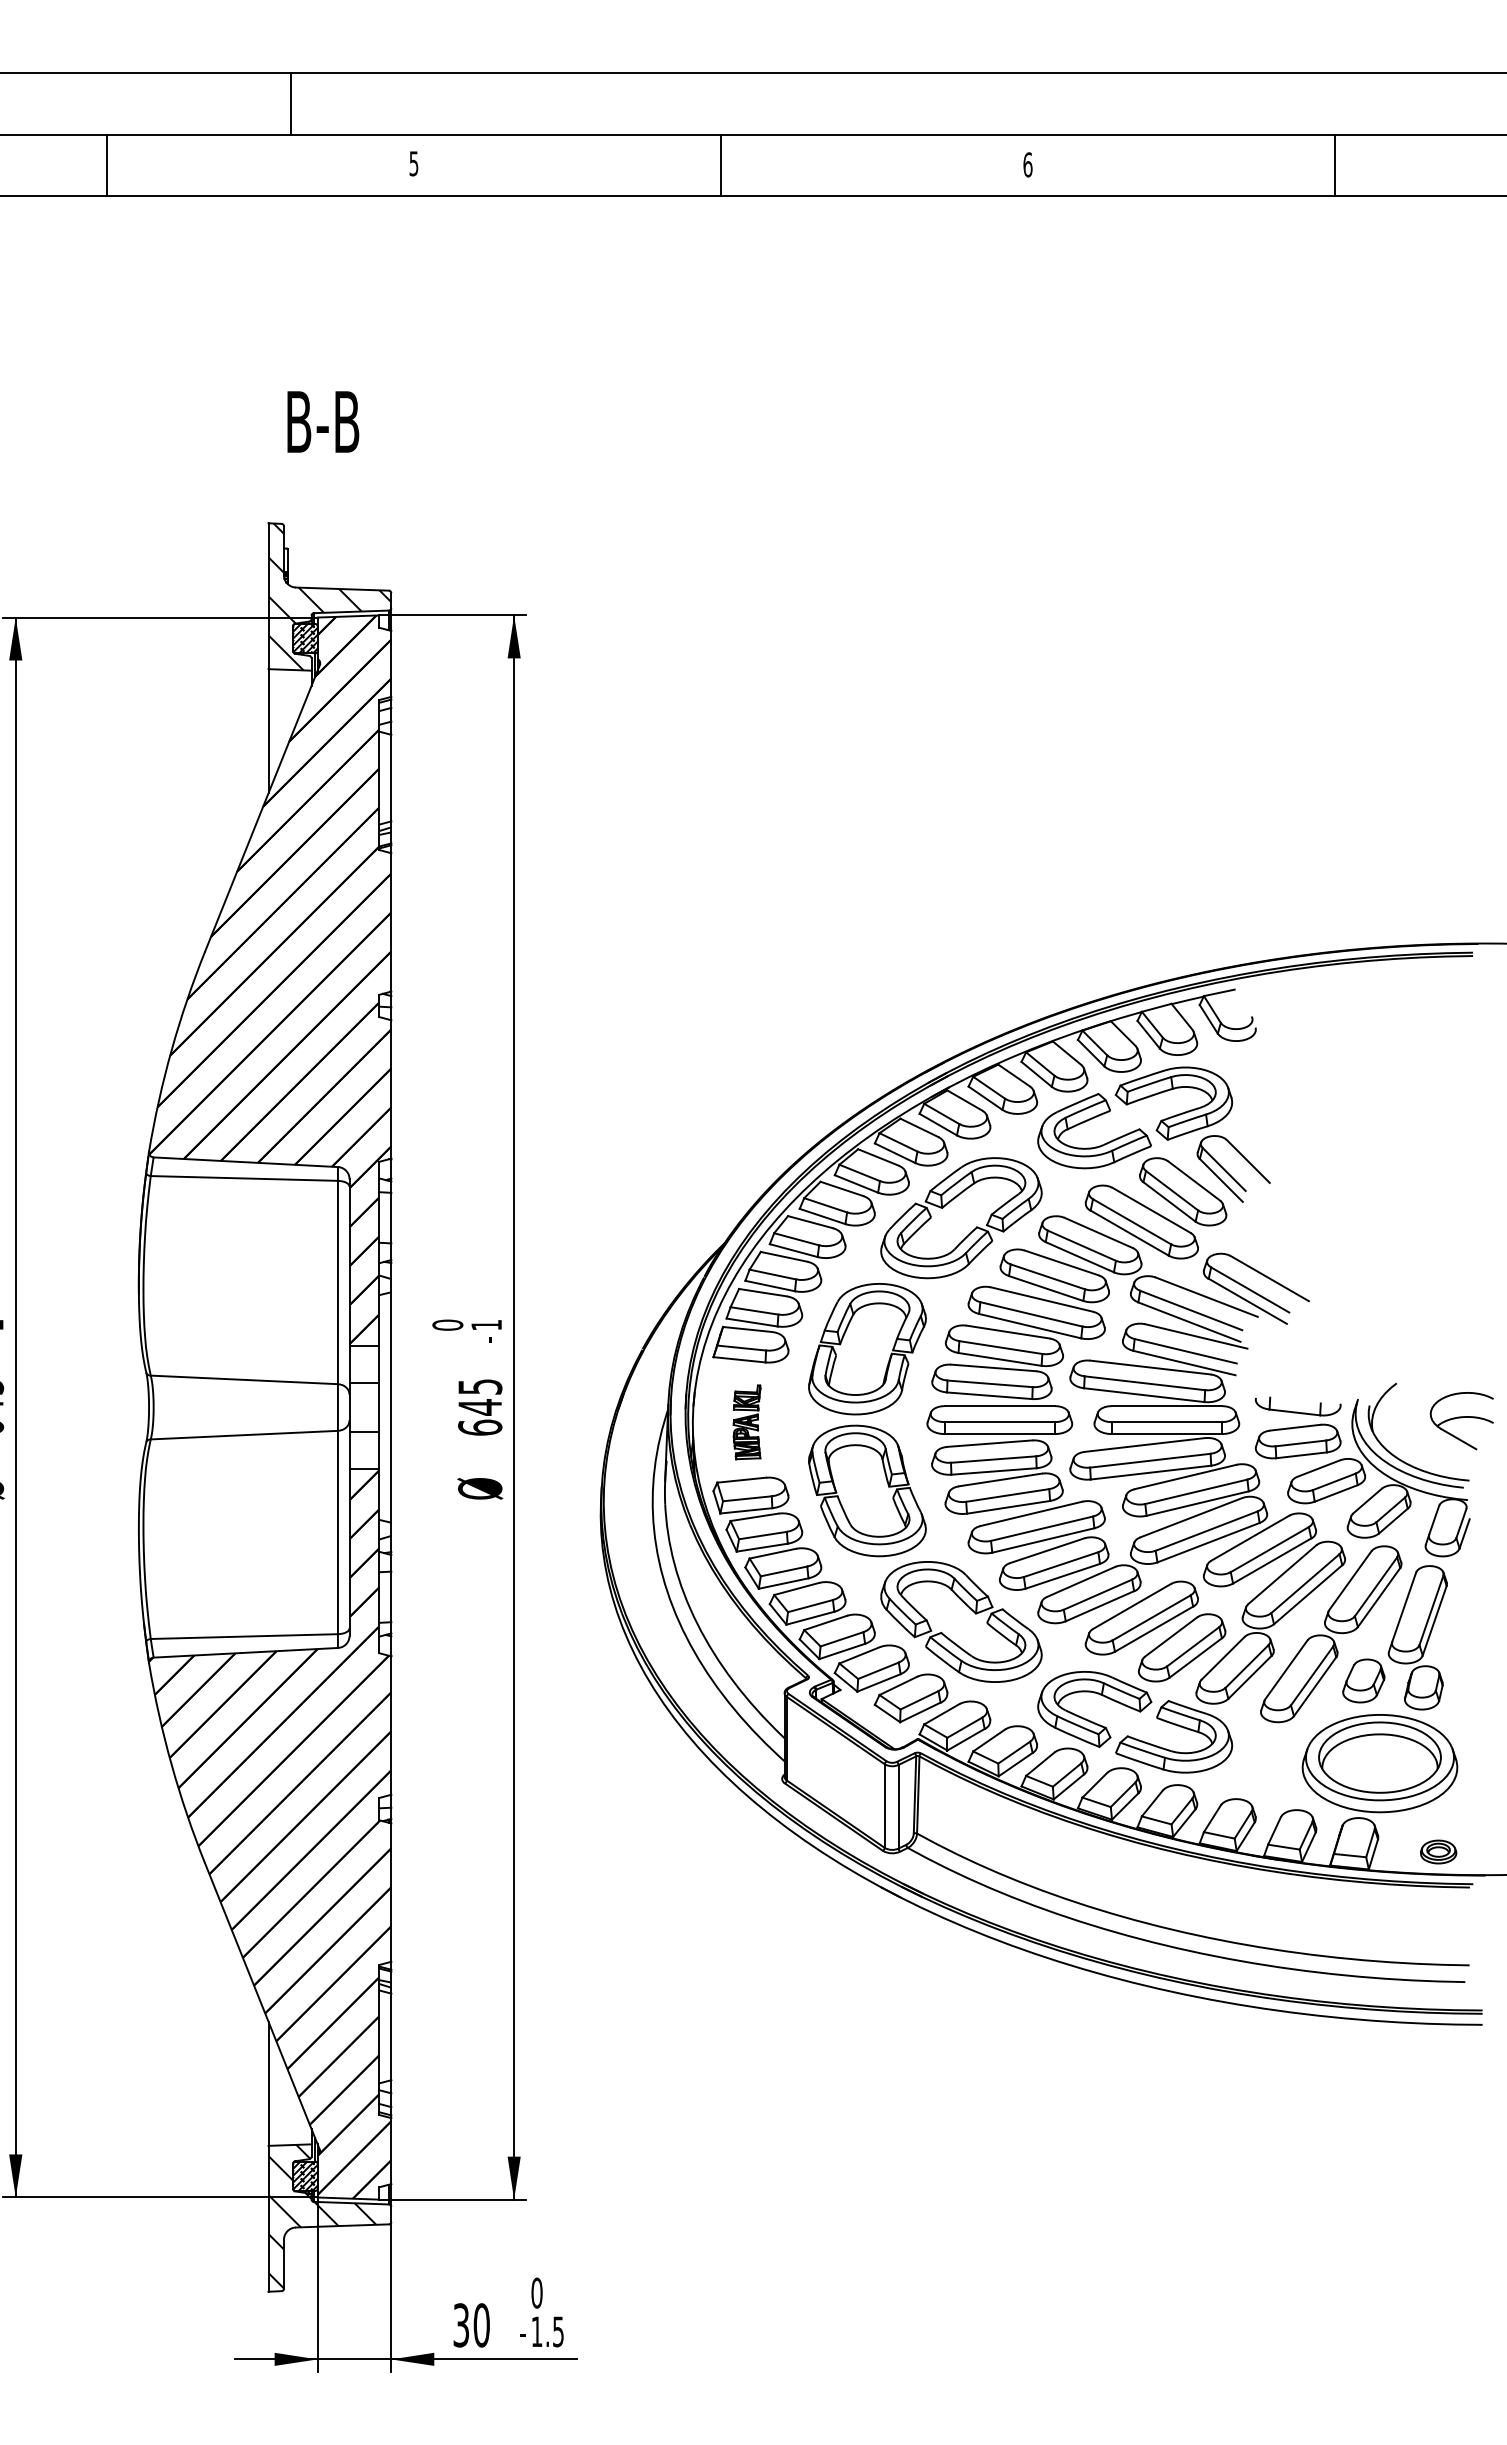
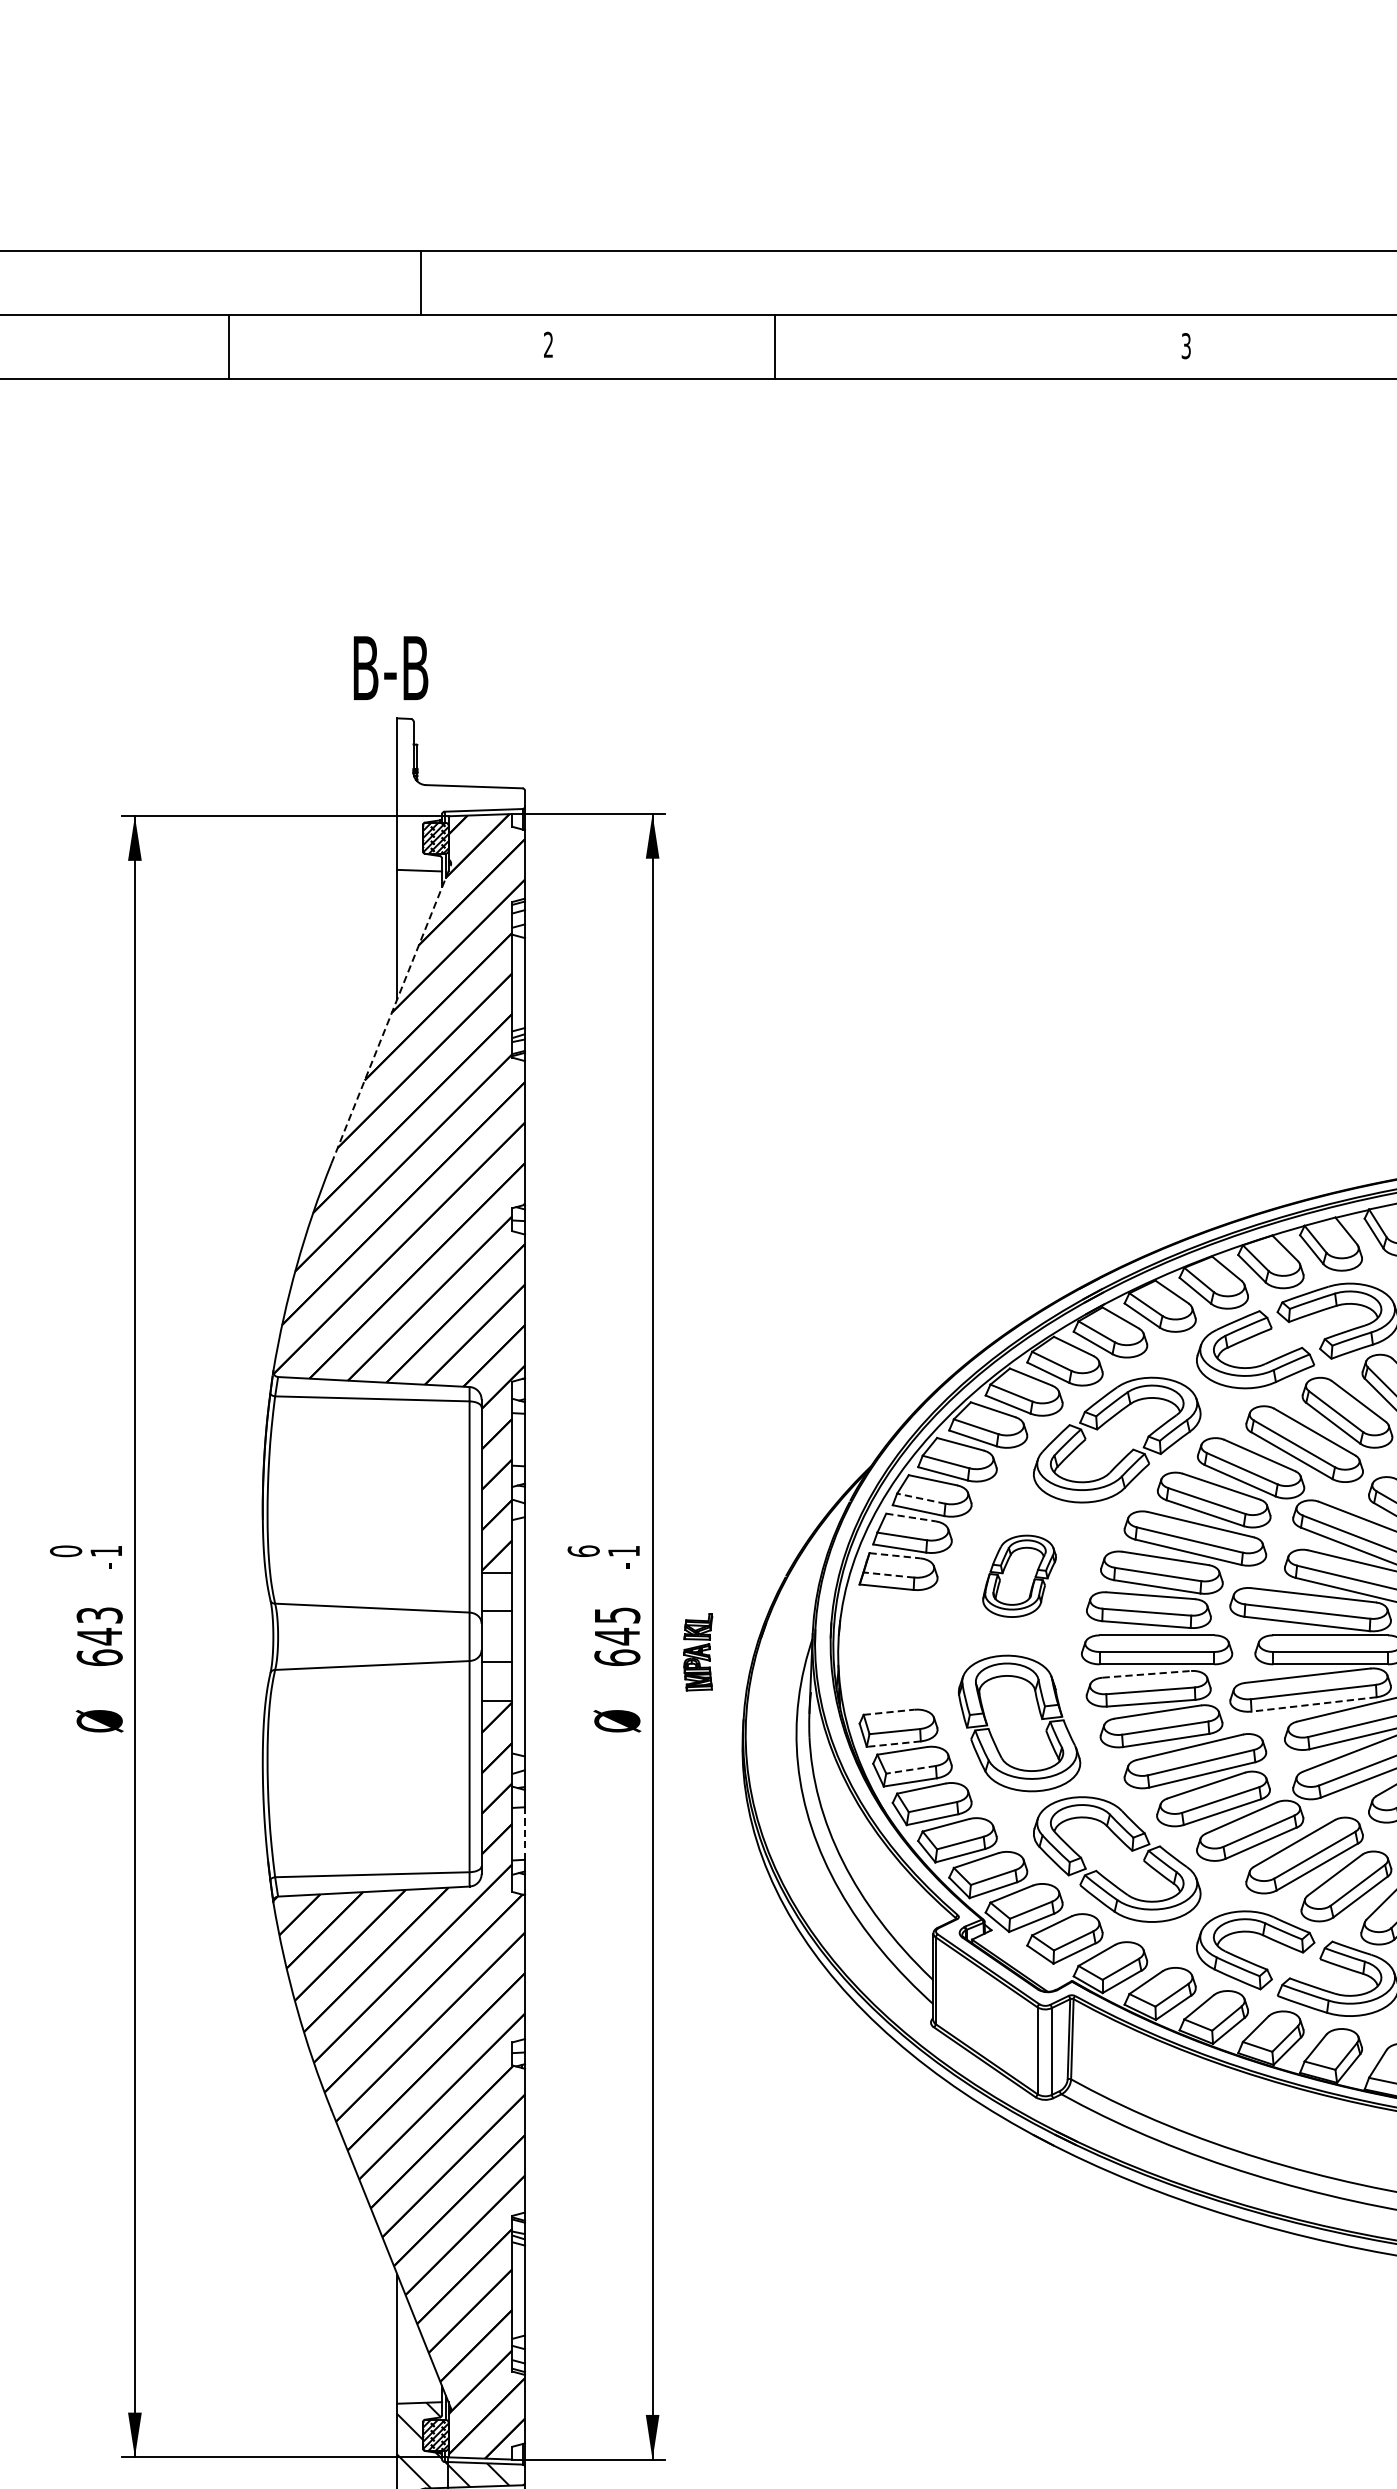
text: (413, 163) -> (548, 344), 5 -> 2
text: (1027, 164) -> (1185, 345), 6 -> 3
line: (720, 165) -> (774, 346), moved
text: (323, 421) -> (391, 667), moved
hatch: (329, 596) -> (460, 794), removed
line: (262, 807) -> (391, 1013), solid -> dashed
line: (772, 1274) -> (920, 1498), solid -> dashed
line: (763, 1292) -> (911, 1517), solid -> dashed
text: (447, 1324) -> (583, 1550), 0 -> 6
line: (747, 1329) -> (894, 1555), solid -> dashed
line: (741, 1348) -> (888, 1575), solid -> dashed
part: (867, 1349) -> (1019, 1576), size x0.6
part: (746, 1422) -> (697, 1652), moved
line: (989, 1443) -> (1146, 1674), solid -> dashed
line: (1151, 1472) -> (1314, 1704), solid -> dashed
line: (741, 1480) -> (888, 1712), solid -> dashed
line: (745, 1510) -> (892, 1743), solid -> dashed
line: (762, 1535) -> (910, 1769), solid -> dashed
line: (391, 1596) -> (525, 1833), solid -> dashed

